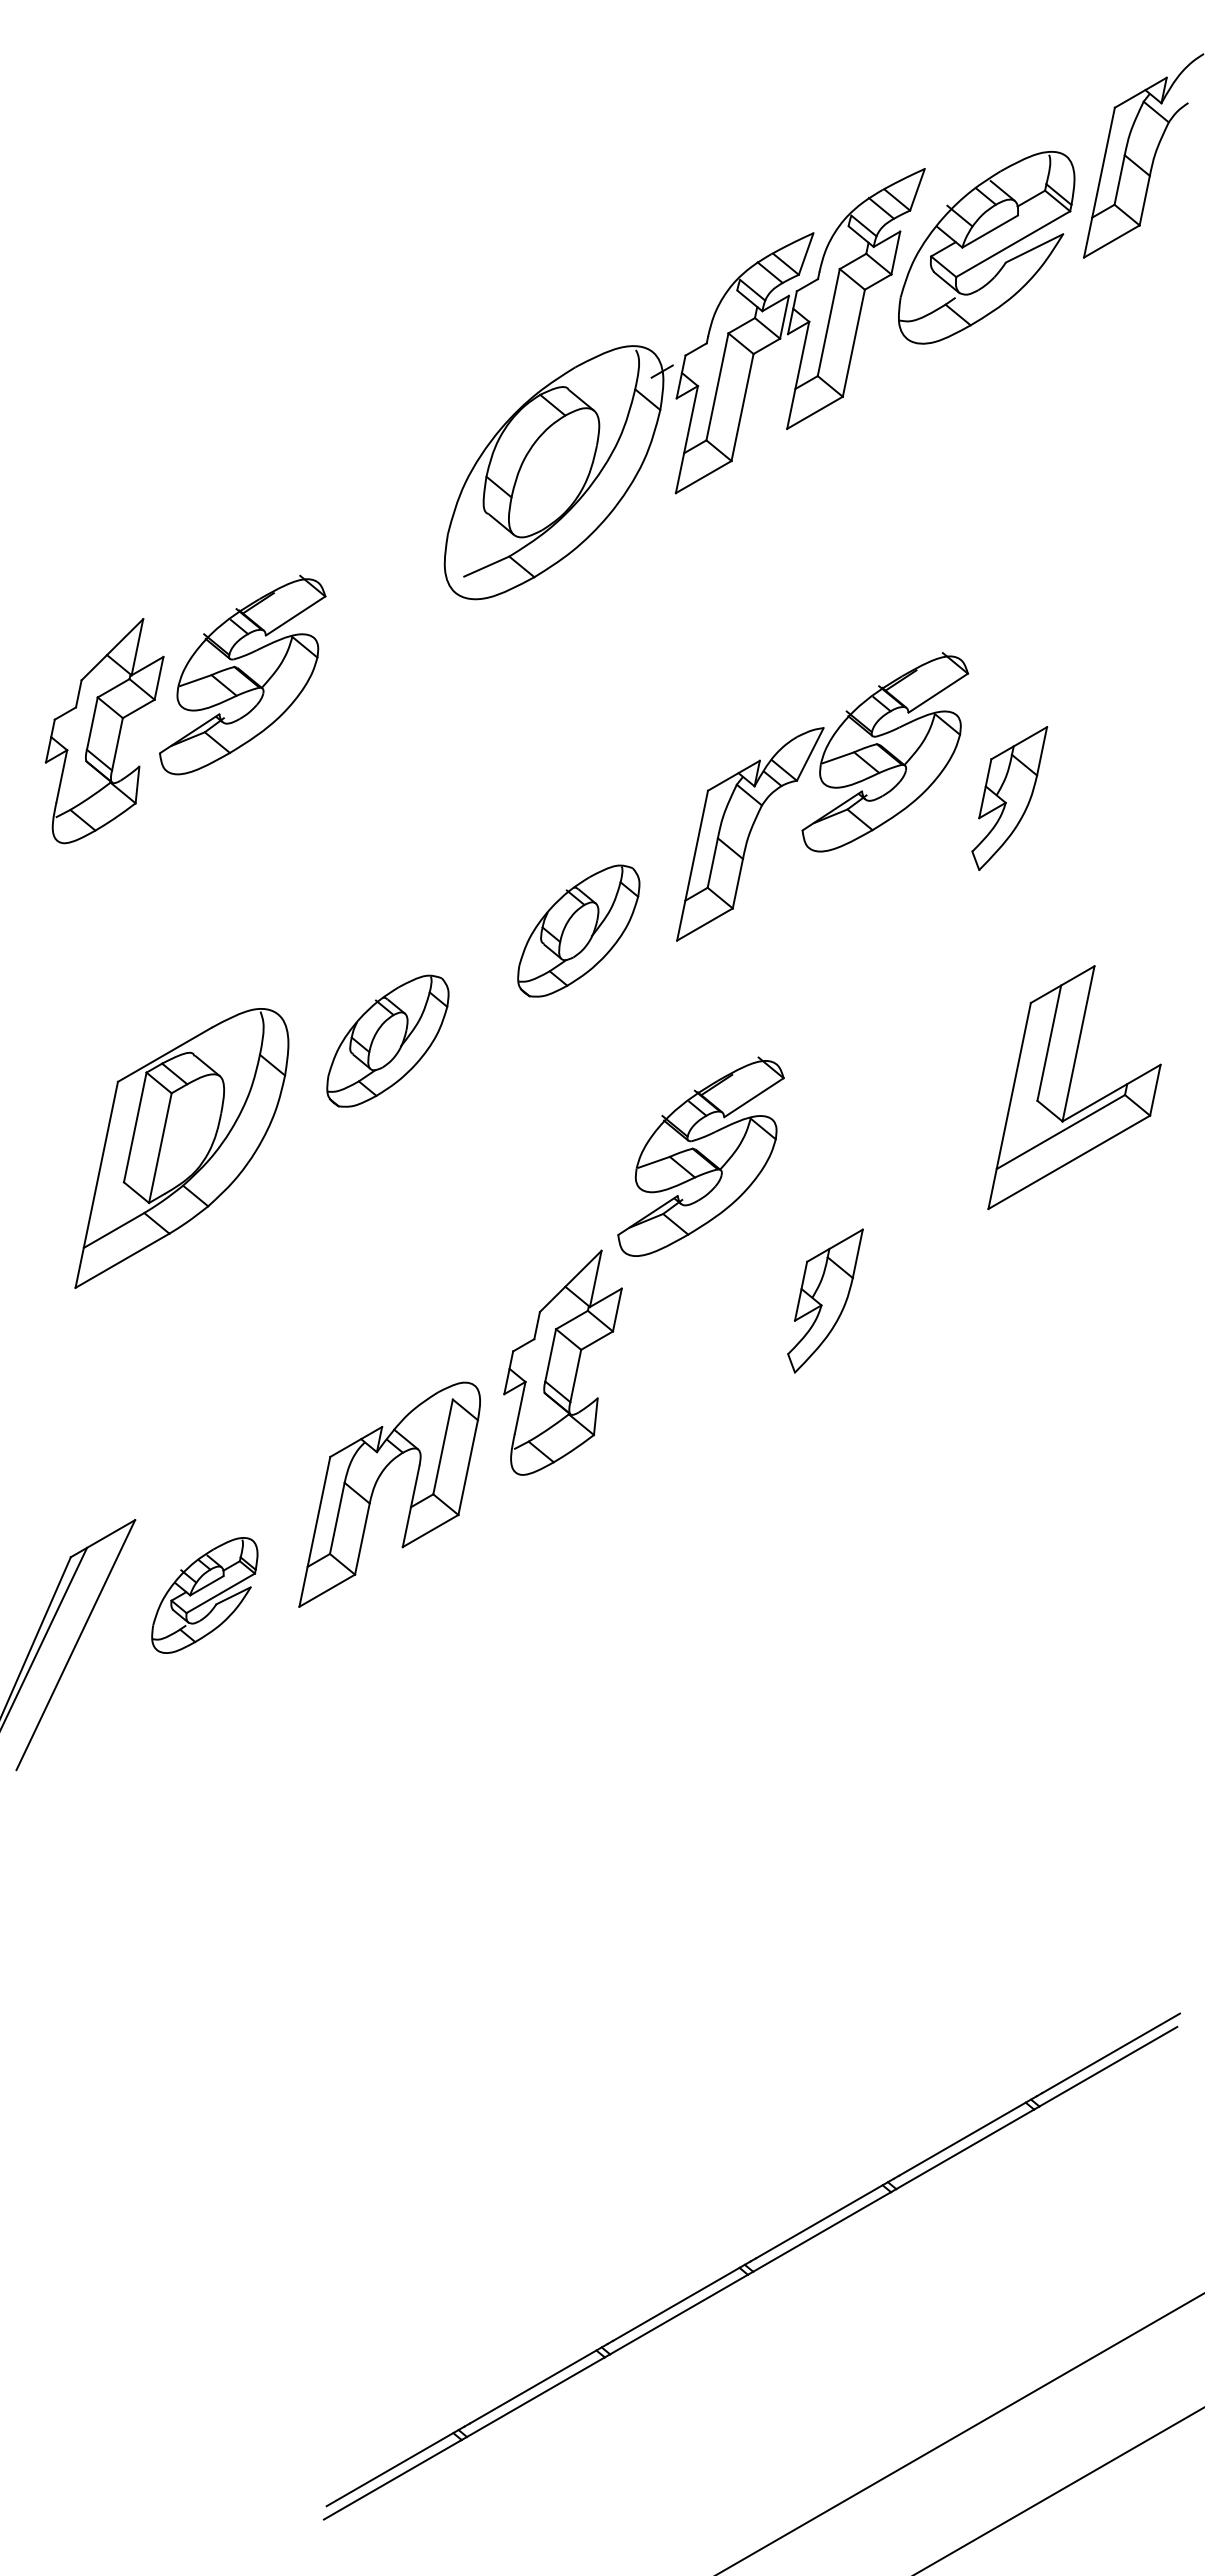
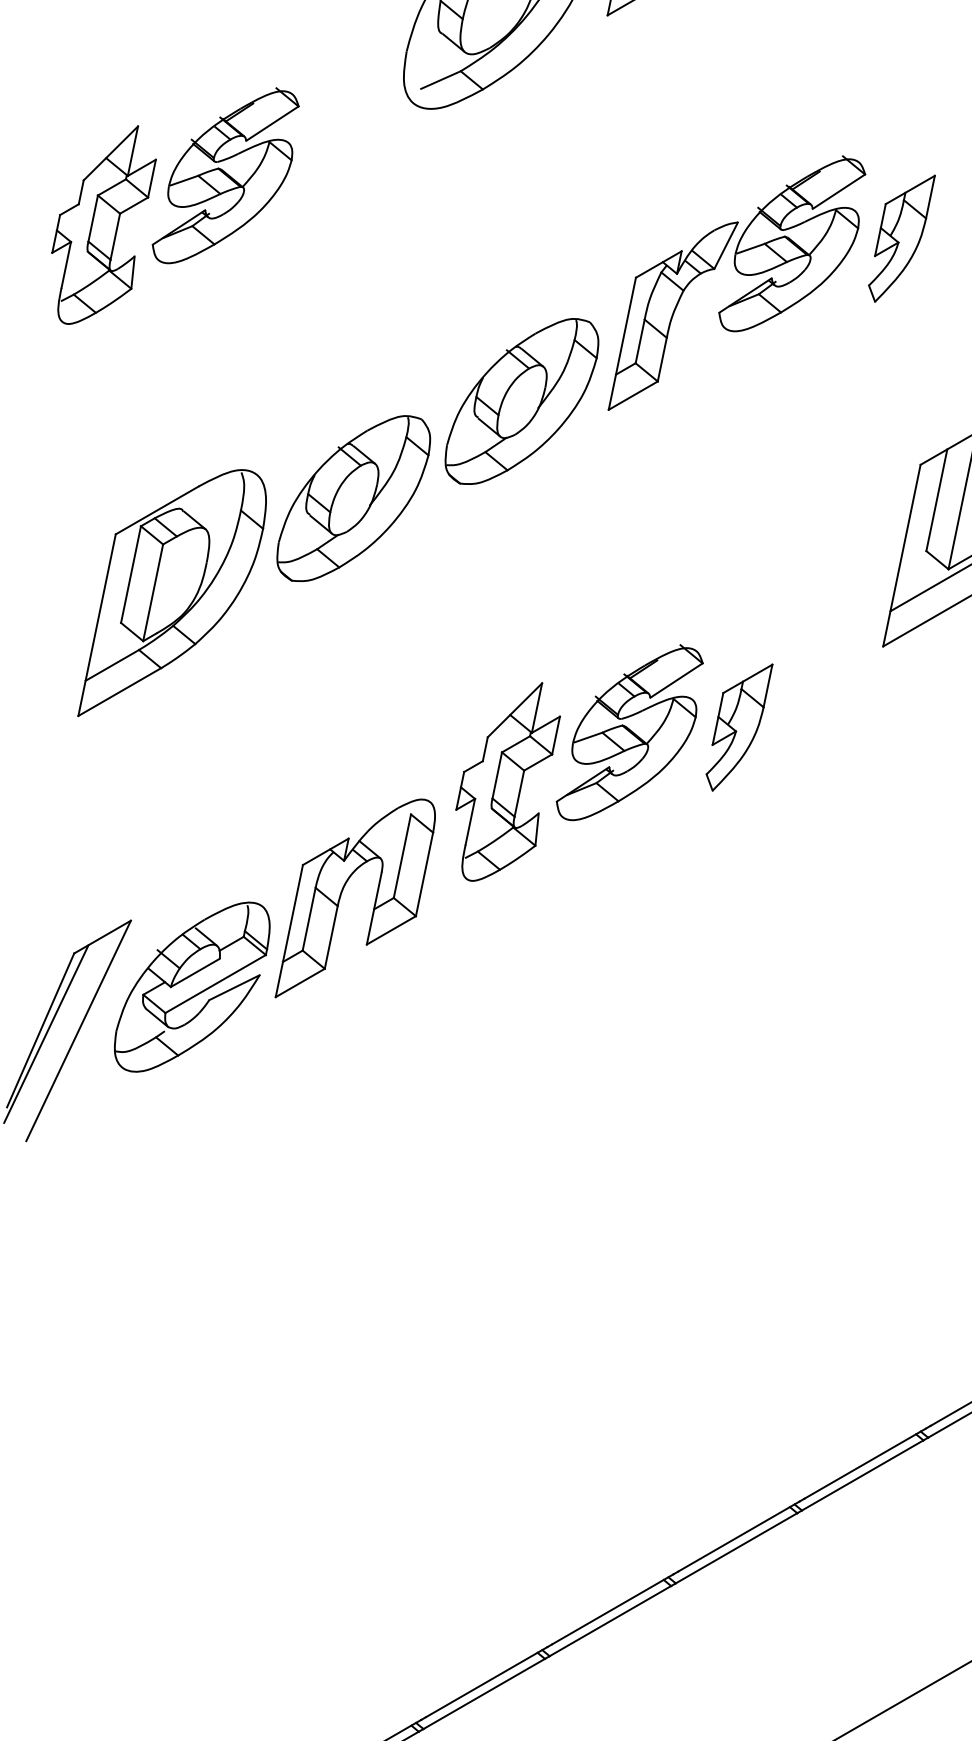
part: (1009, 798) -> (901, 238), moved
part: (578, 930) -> (521, 400), size x1.43
part: (387, 1040) -> (353, 497), size x1.43
part: (700, 1156) -> (629, 732), moved
part: (204, 1595) -> (192, 987), size x1.67

